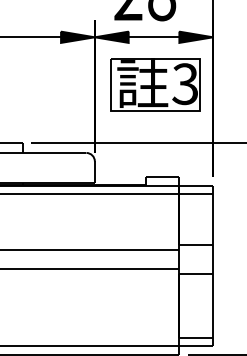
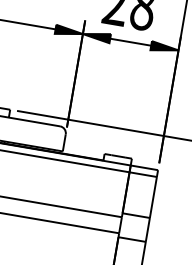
part: (155, 84) -> (125, 80), removed

